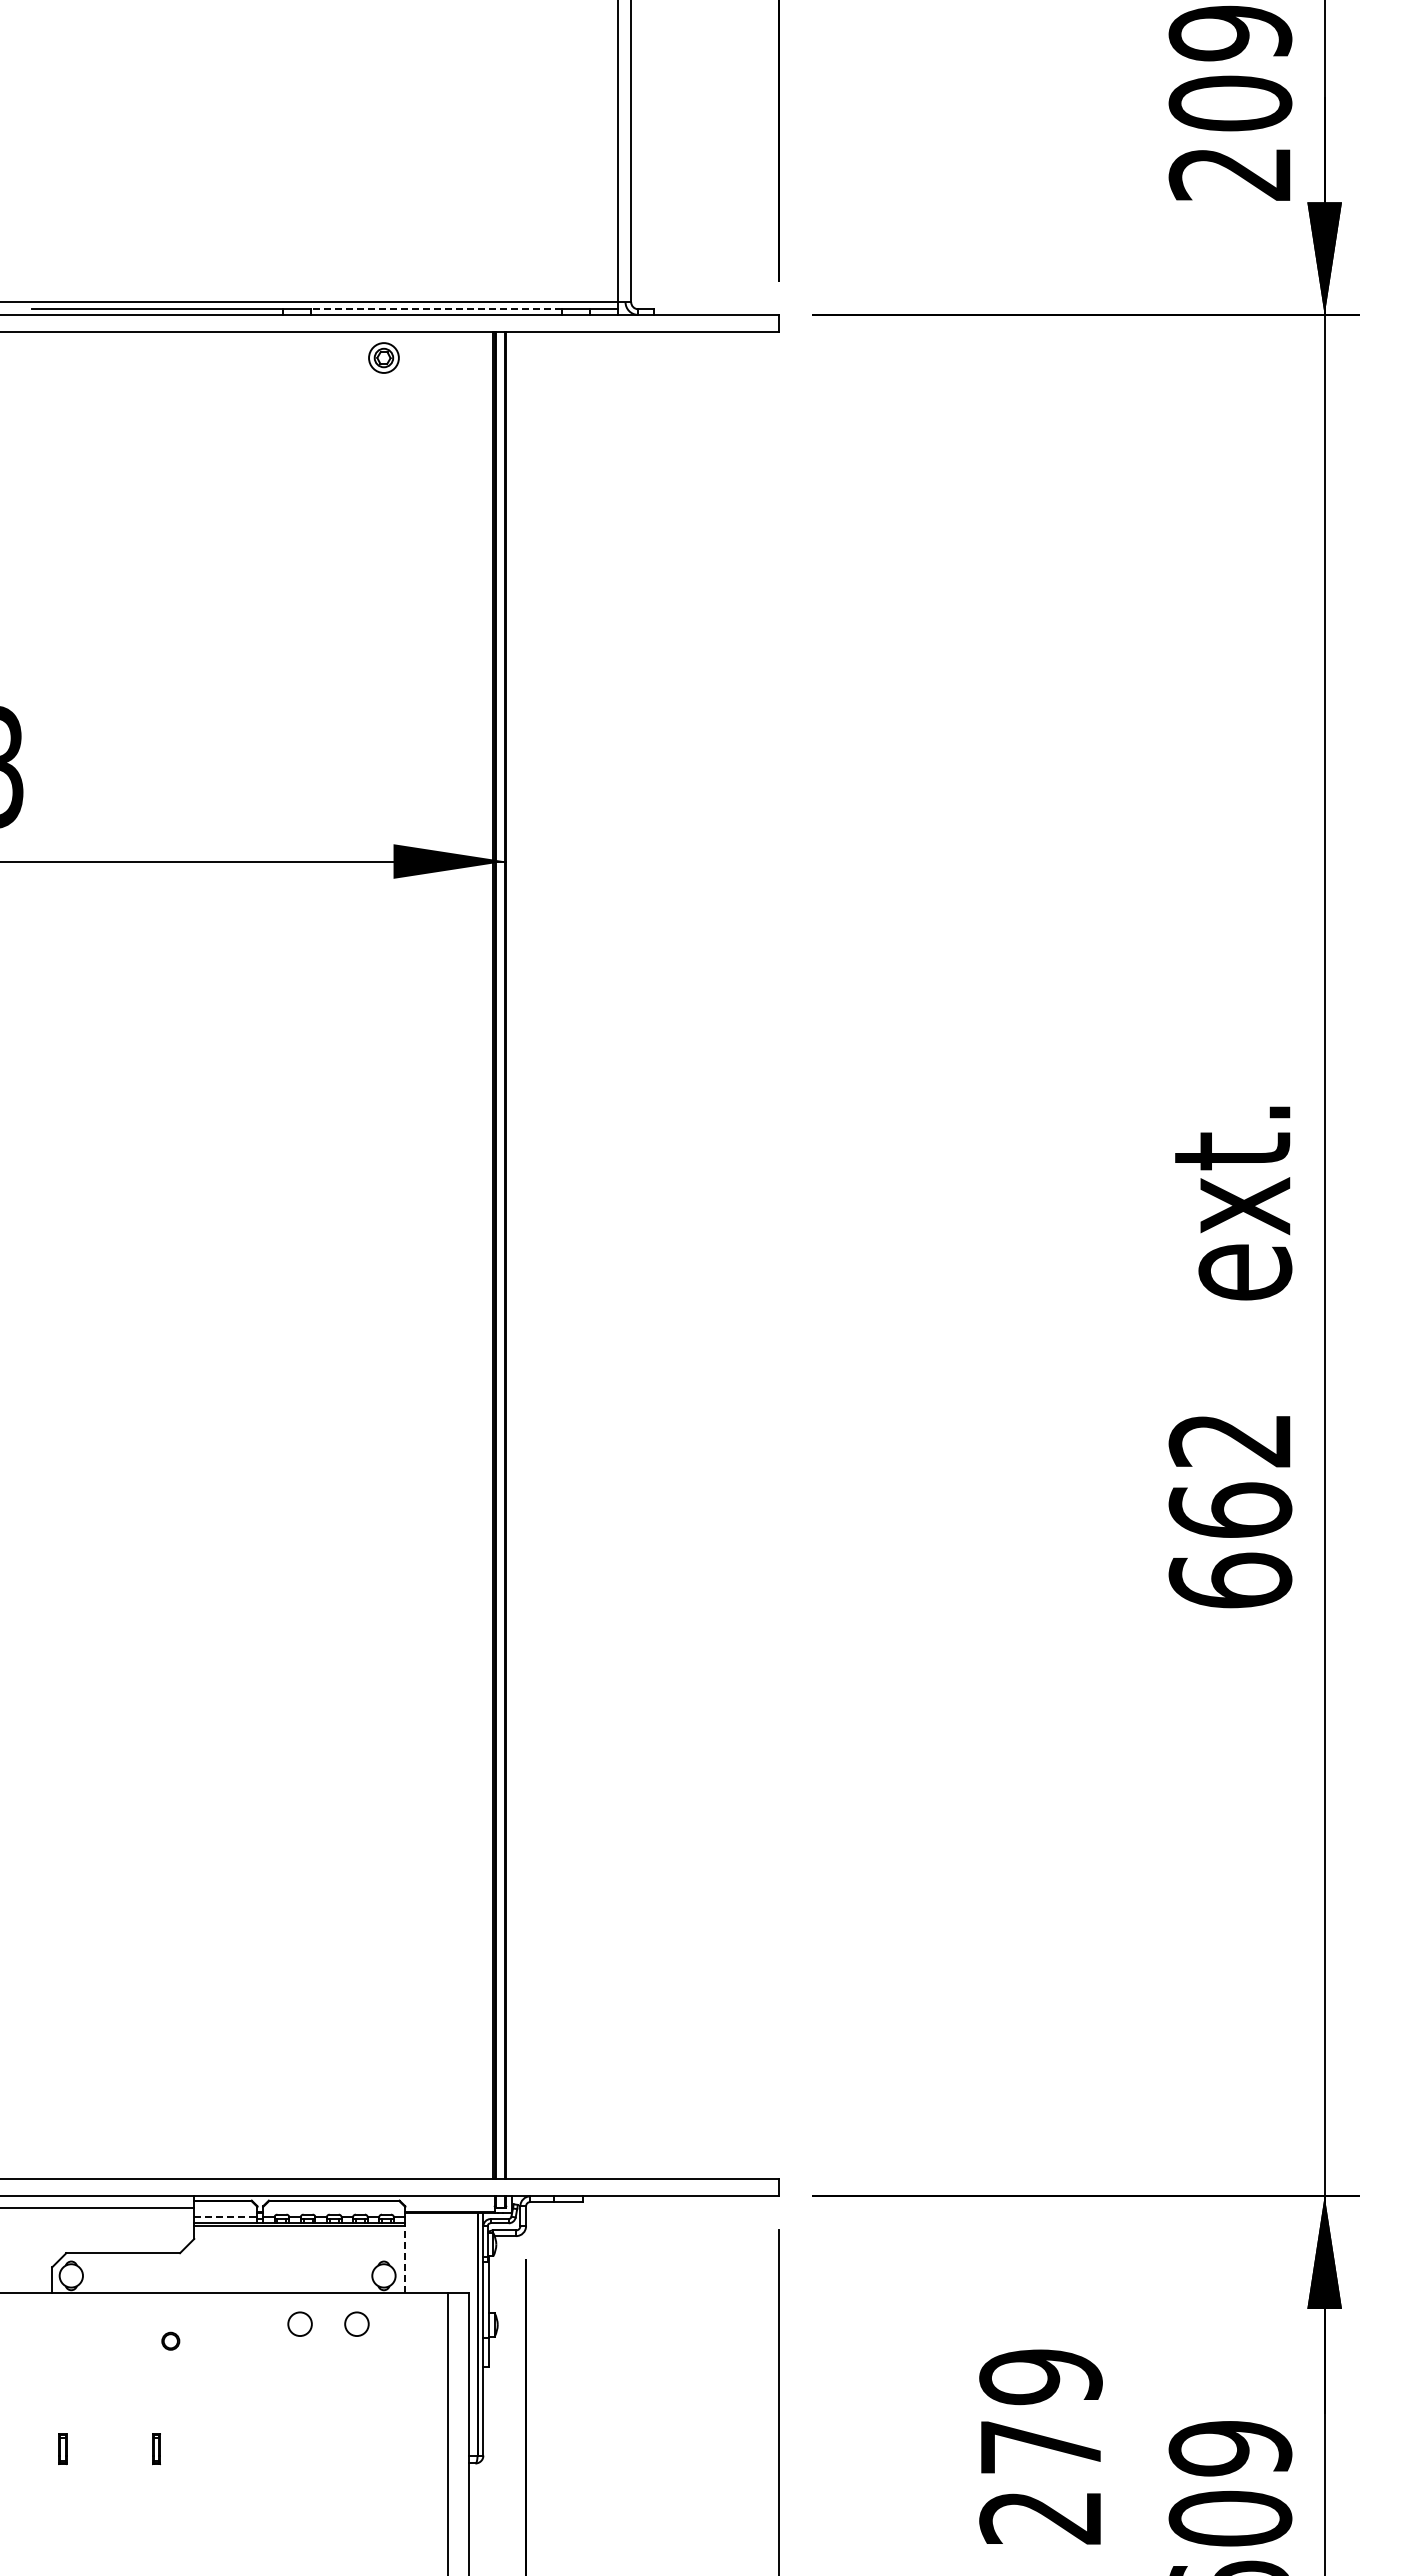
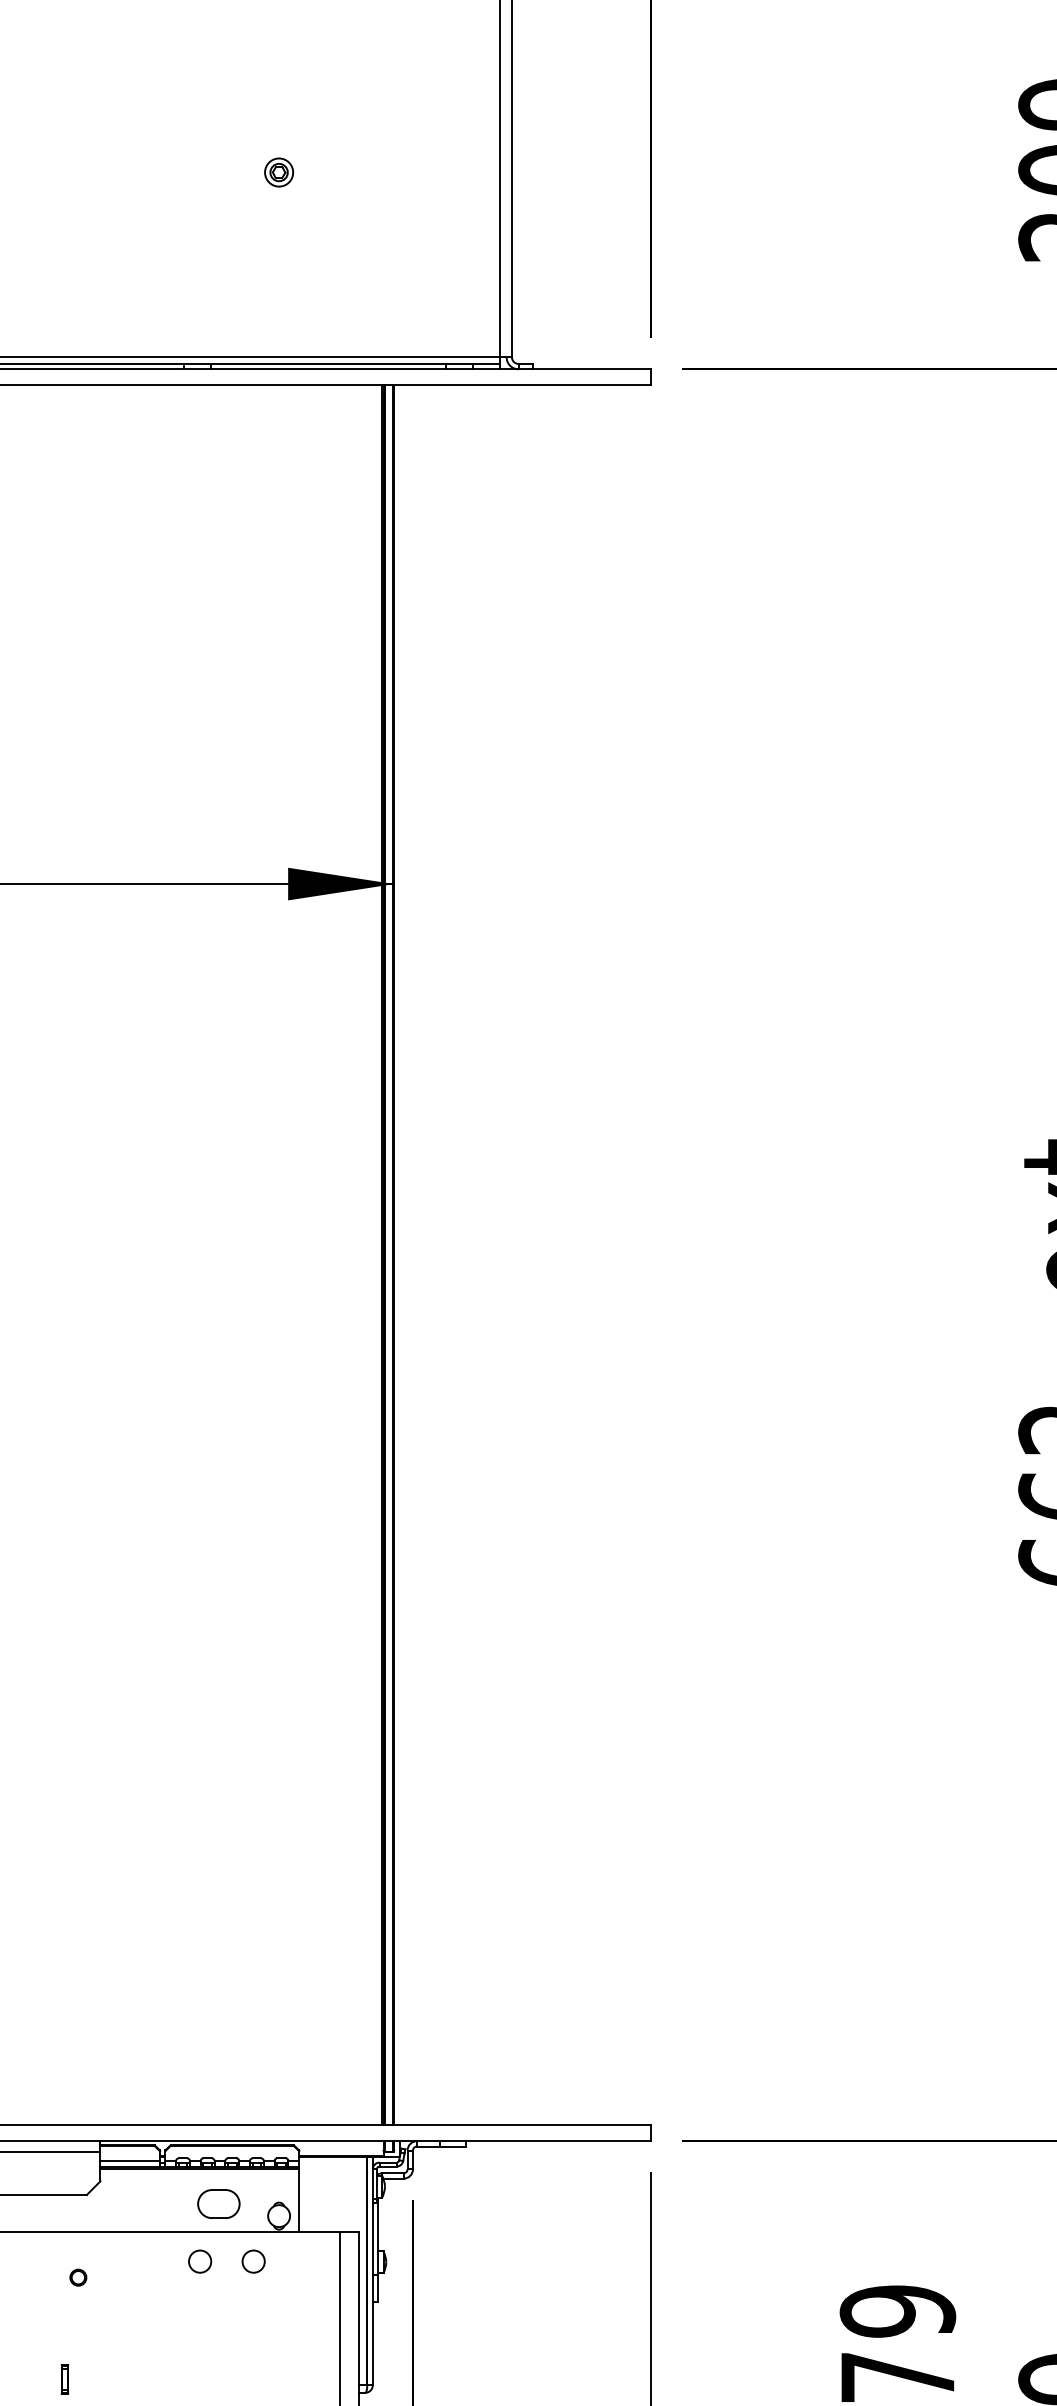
line: (435, 309) -> (327, 364), dashed -> solid
part: (383, 357) -> (278, 172), moved
line: (225, 2217) -> (129, 2161), dashed -> solid
line: (405, 2259) -> (299, 2200), dashed -> solid
part: (319, 2262) -> (218, 2203), added

